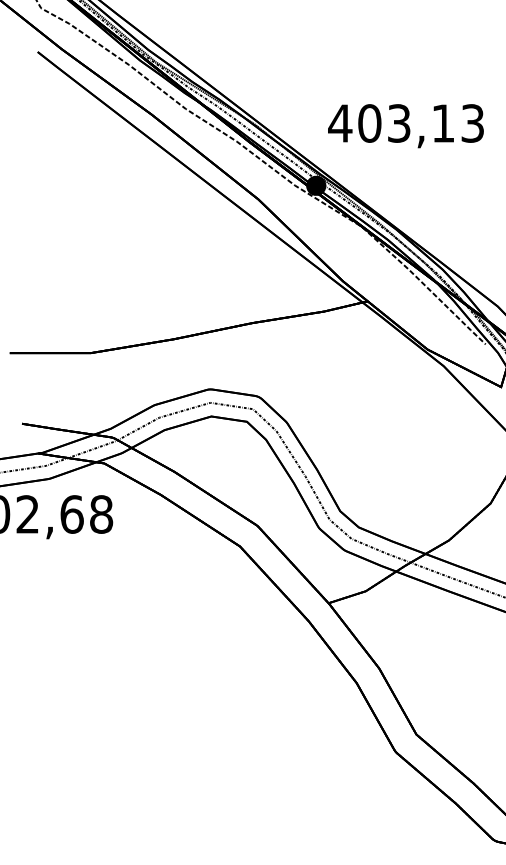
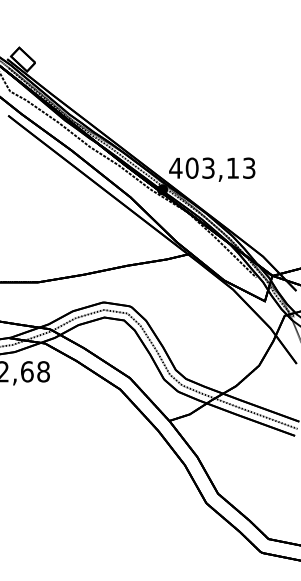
text: (406, 125) -> (212, 169), moved

